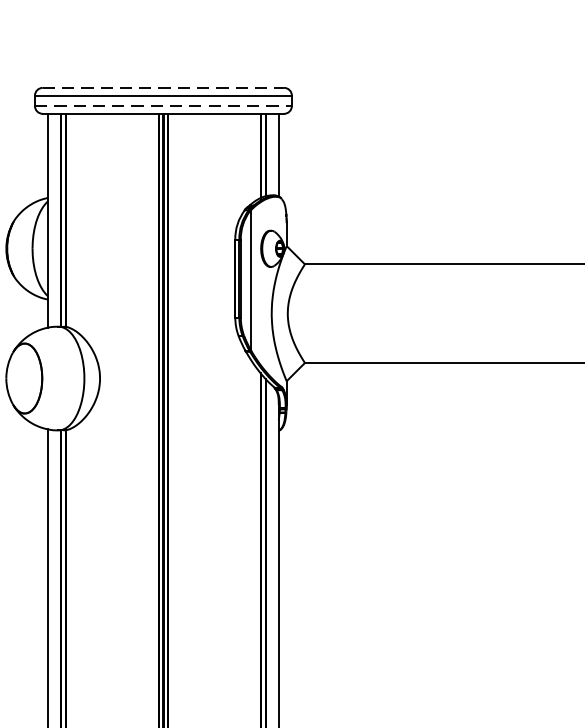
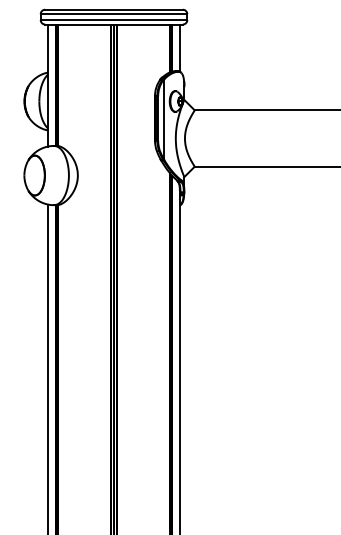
line: (164, 87) -> (114, 9), dashed -> solid
line: (164, 106) -> (114, 20), dashed -> solid

